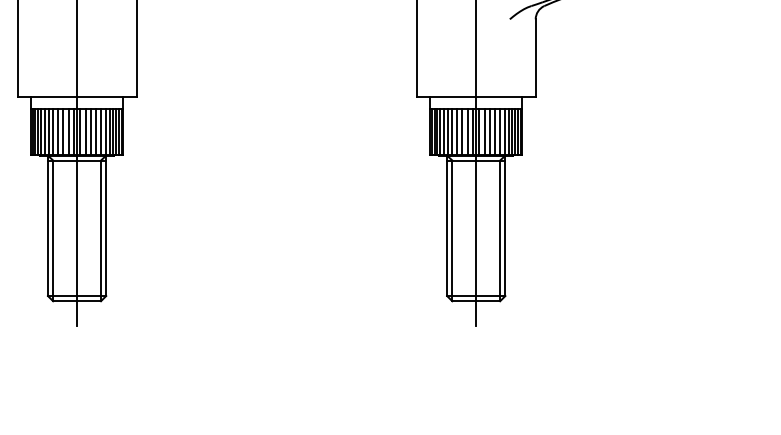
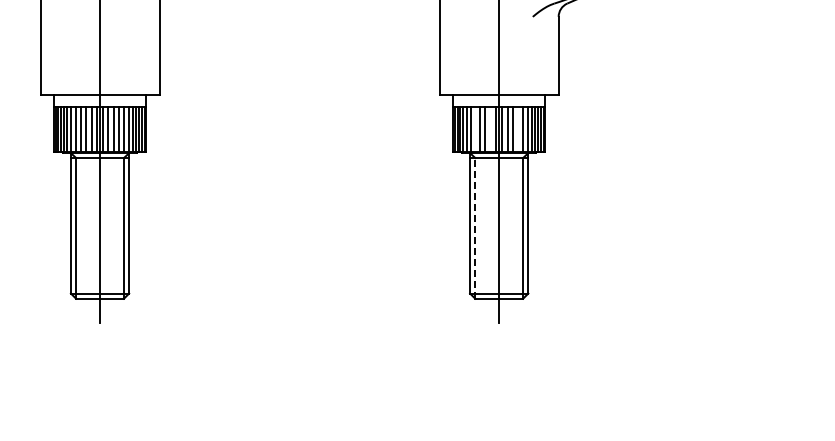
line: (452, 131) -> (475, 129), removed
line: (467, 131) -> (490, 129), removed
line: (495, 131) -> (518, 129), removed
line: (452, 229) -> (475, 227), solid -> dashed

